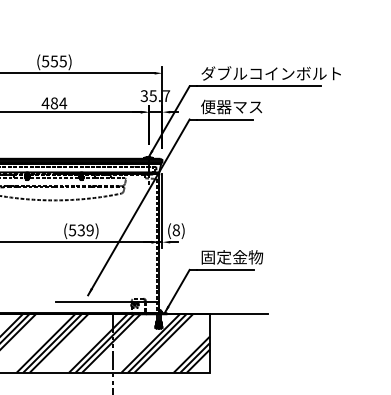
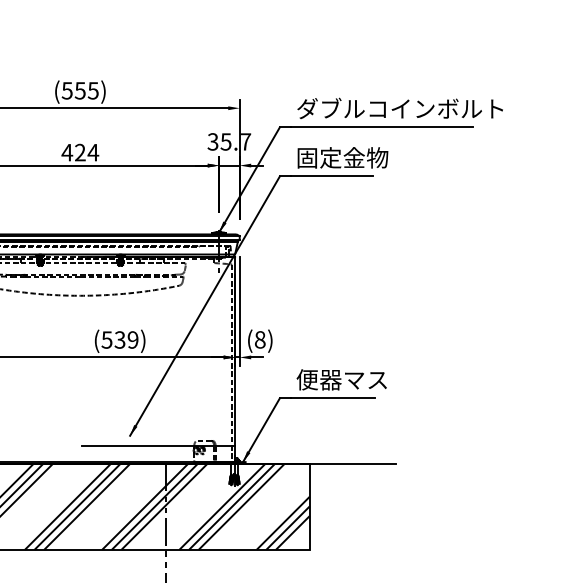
text: (54, 103) -> (80, 152), 484 -> 424
text: (232, 106) -> (343, 157), 便器マス -> 固定金物
text: (232, 257) -> (343, 380), 固定金物 -> 便器マス

